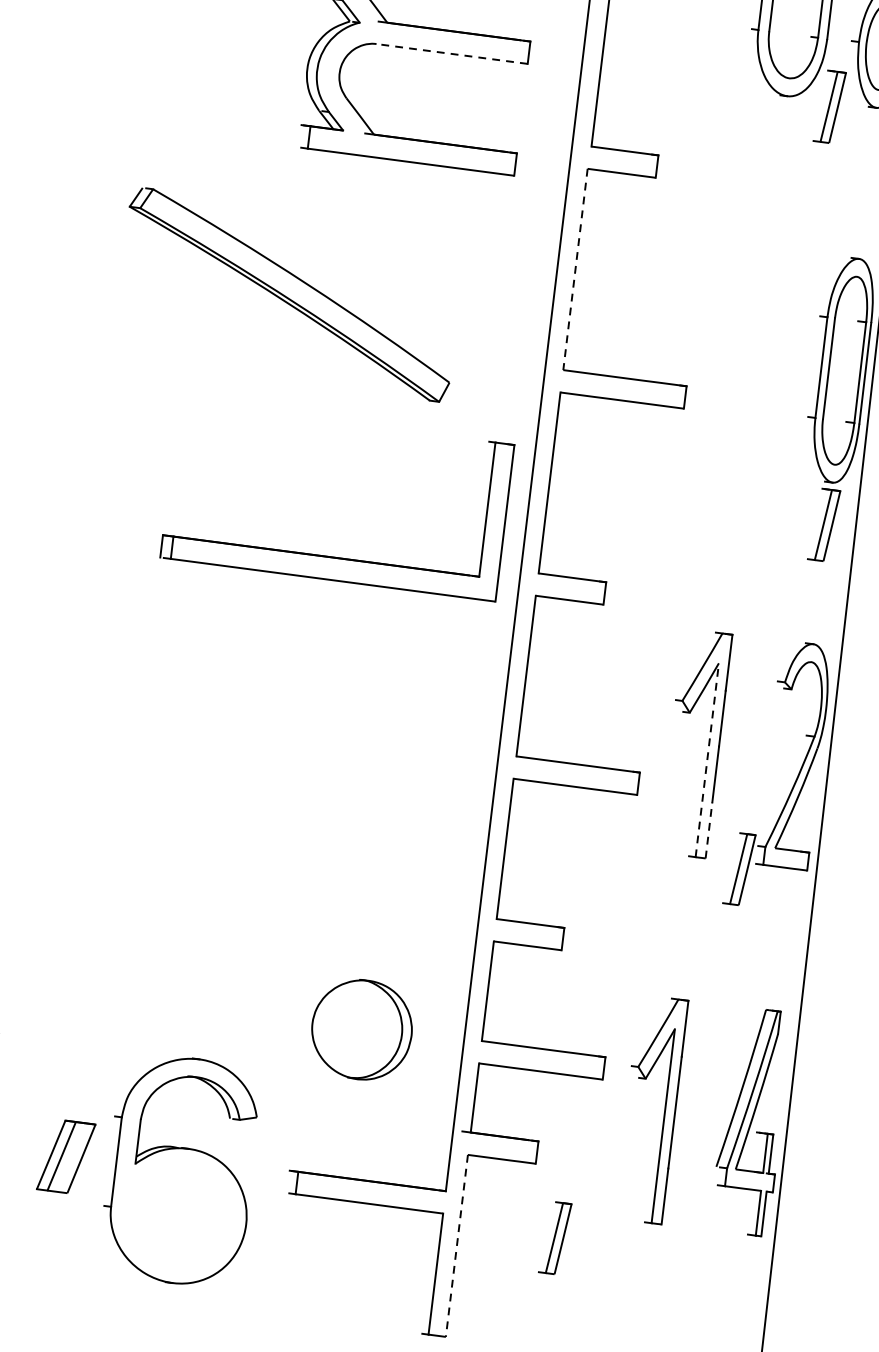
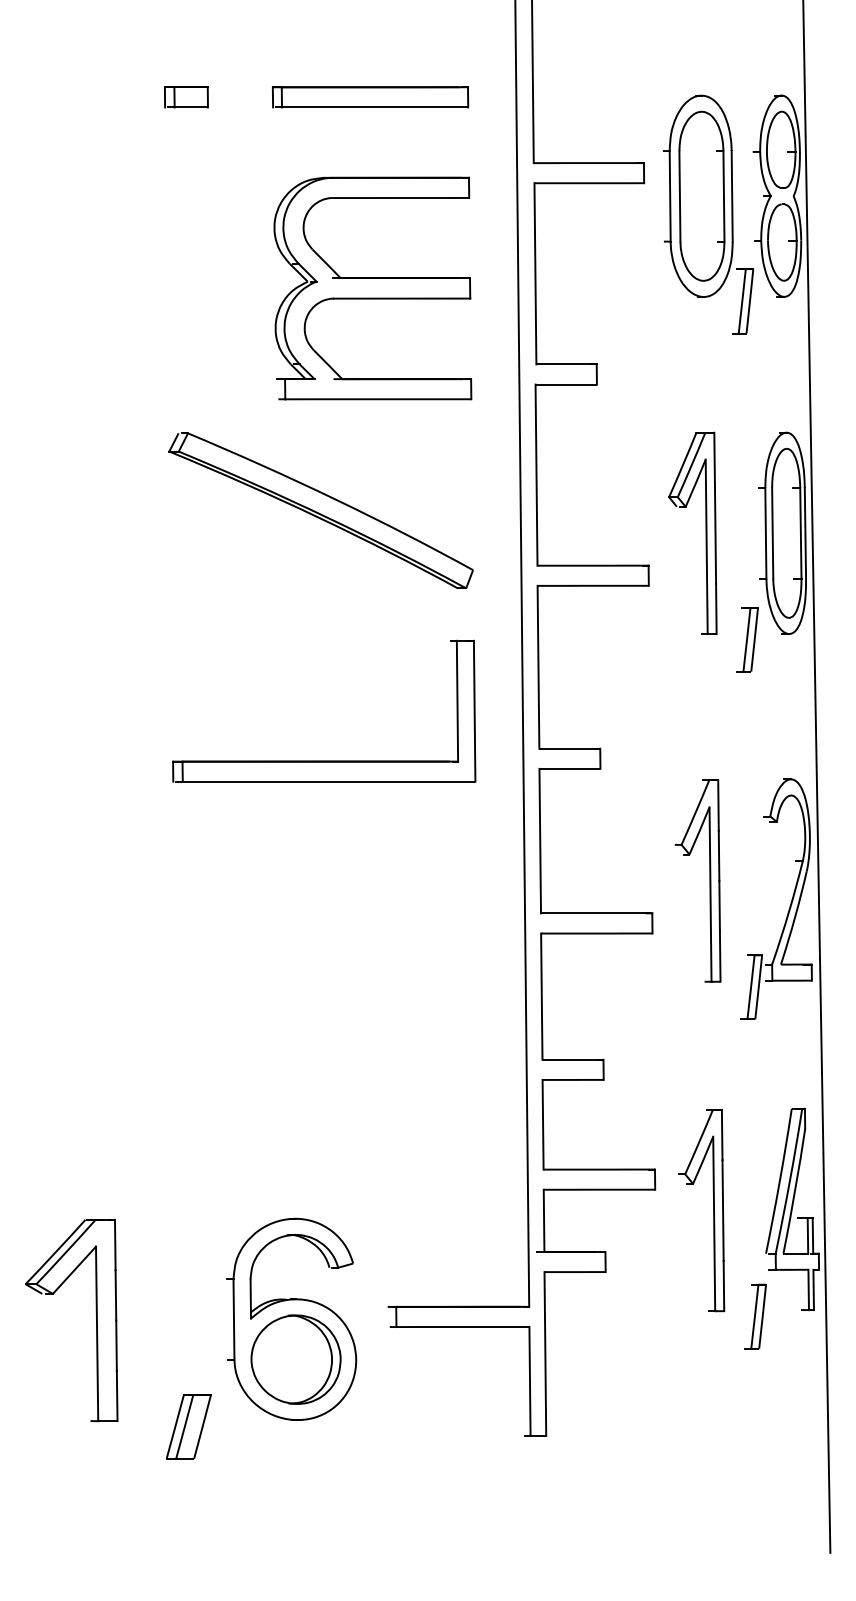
line: (451, 53) -> (401, 298), dashed -> solid
line: (575, 269) -> (536, 475), dashed -> solid
part: (288, 294) -> (320, 510), moved
part: (754, 357) -> (705, 532), added
part: (824, 524) -> (747, 639), moved
part: (331, 556) -> (324, 760), moved
line: (707, 760) -> (710, 894), dashed -> solid
line: (709, 830) -> (720, 956), dashed -> solid
part: (361, 1029) -> (295, 1359), moved
part: (65, 1156) -> (188, 1426), moved
part: (555, 1237) -> (755, 1316), moved
line: (456, 1246) -> (545, 1354), dashed -> solid

